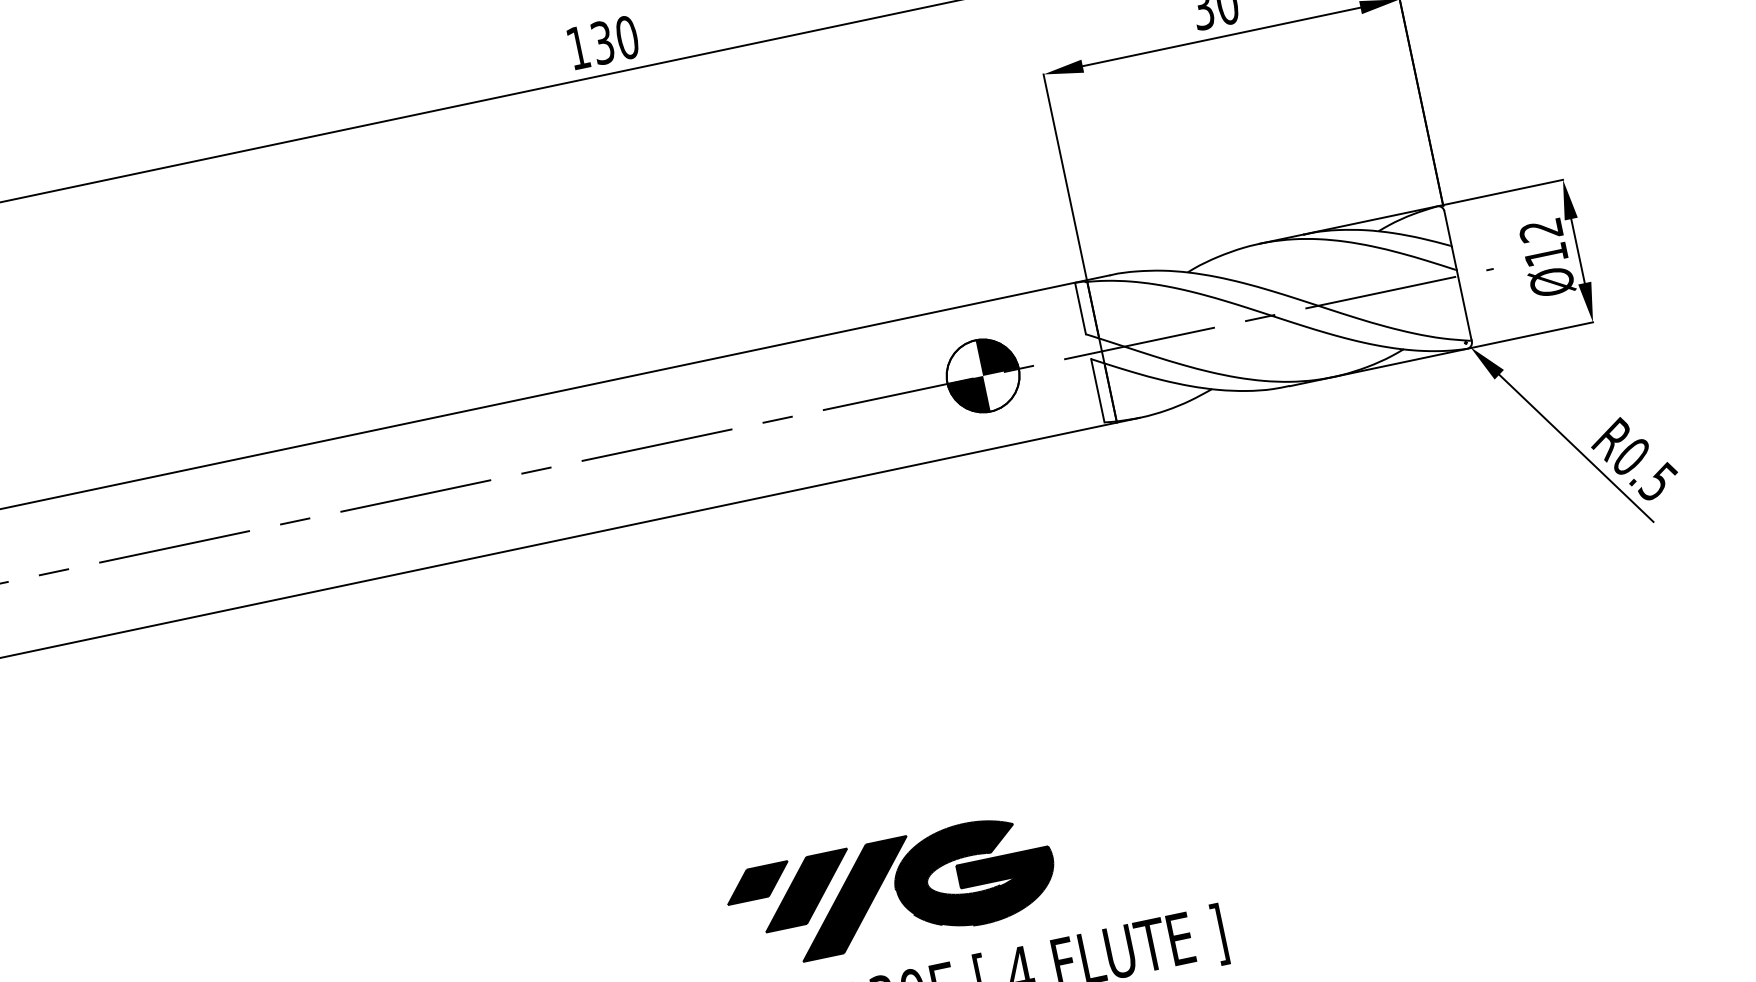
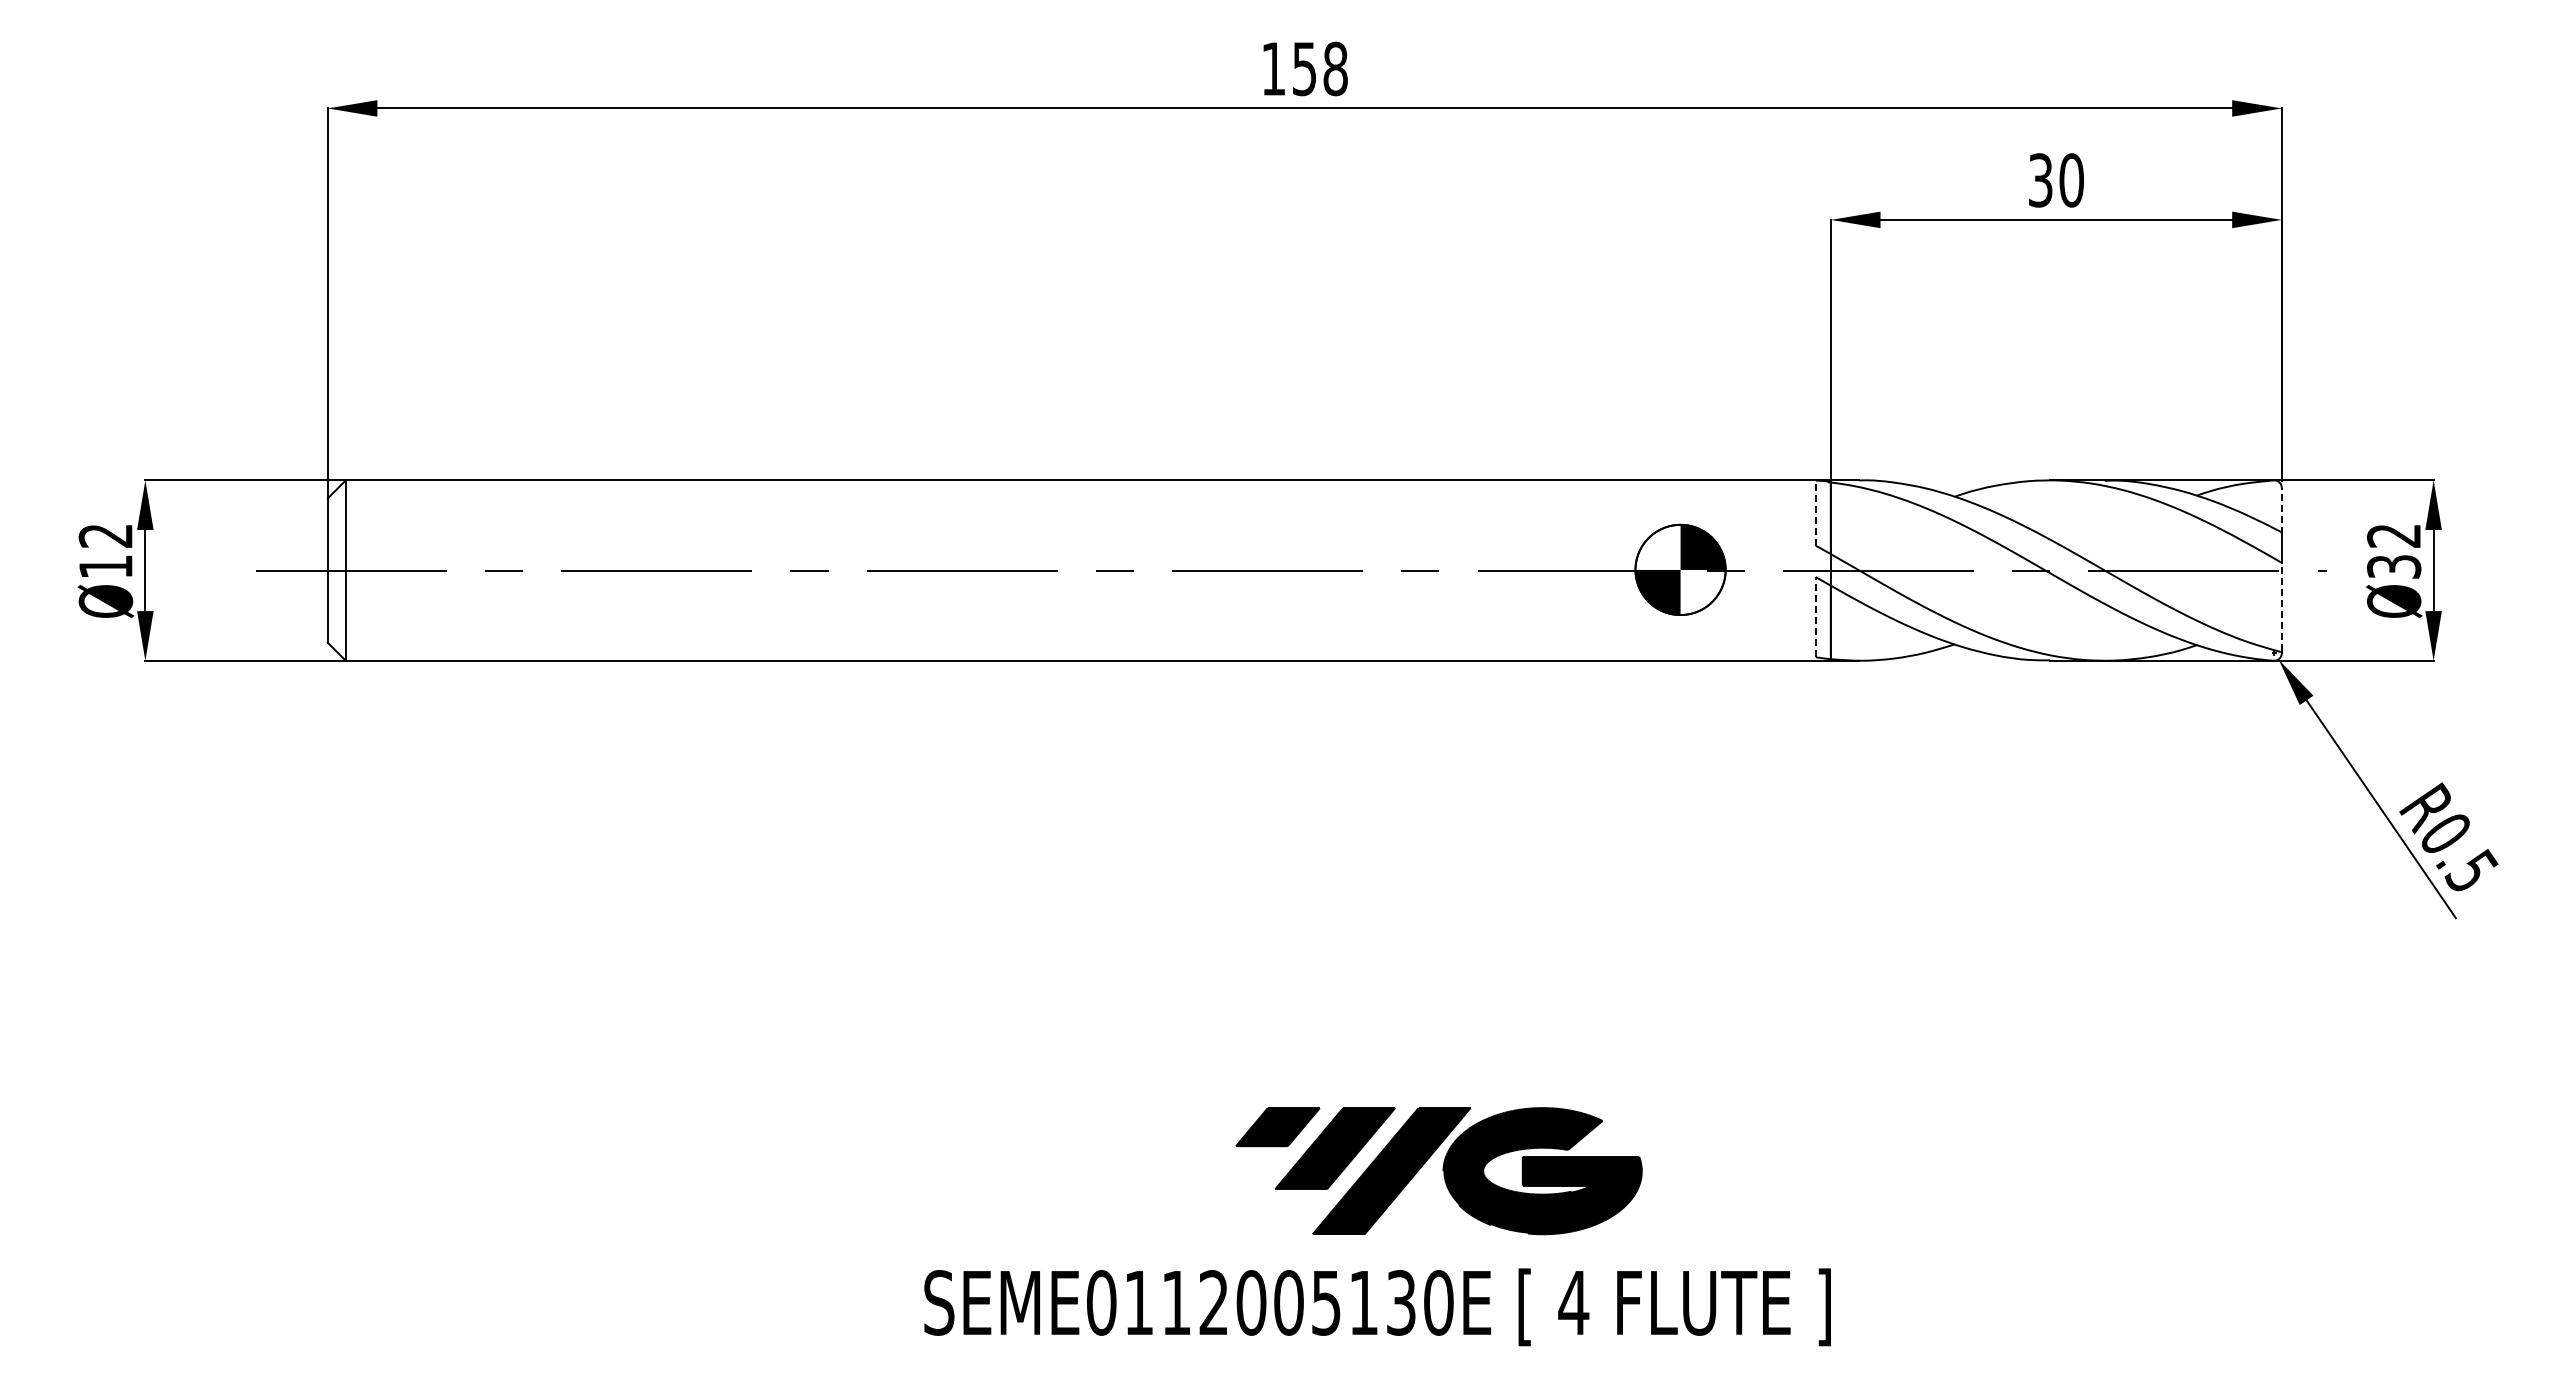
text: (615, 39) -> (1320, 68), 130 -> 158
line: (1447, 228) -> (2281, 510), solid -> dashed
text: (1546, 254) -> (2394, 566), Ø12 -> Ø32
line: (1463, 304) -> (2281, 606), solid -> dashed
line: (1080, 308) -> (1815, 513), solid -> dashed
line: (1097, 390) -> (1815, 616), solid -> dashed

